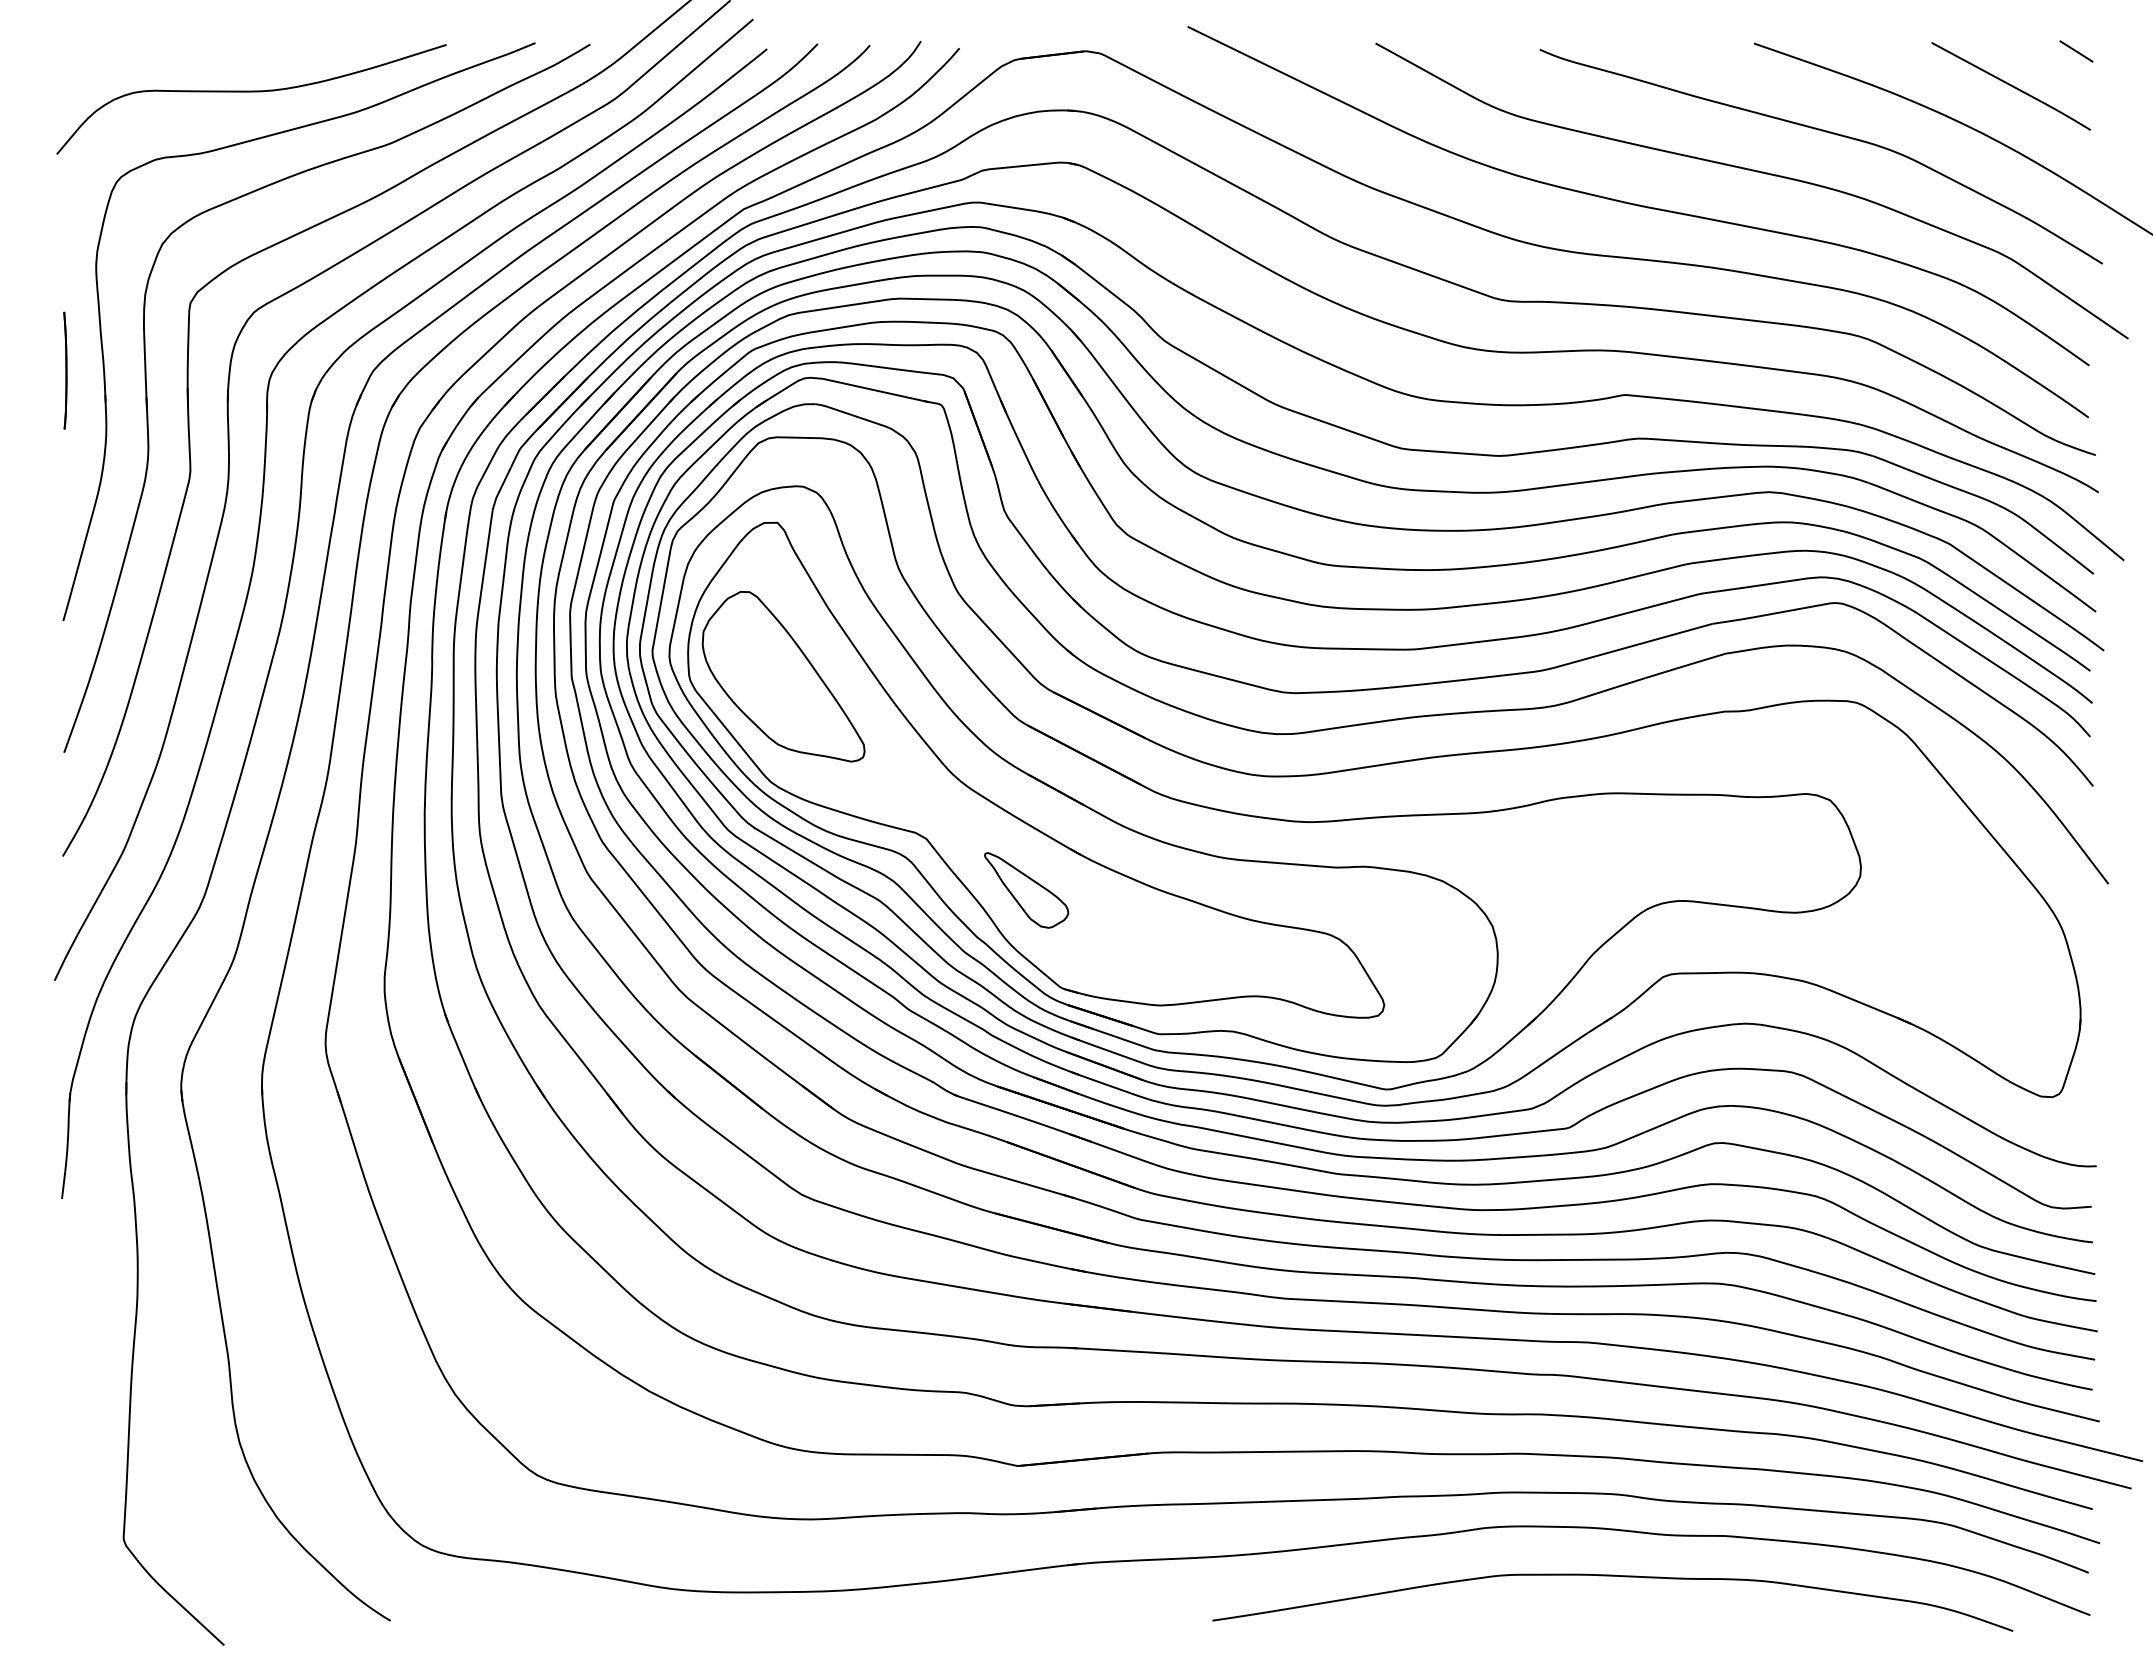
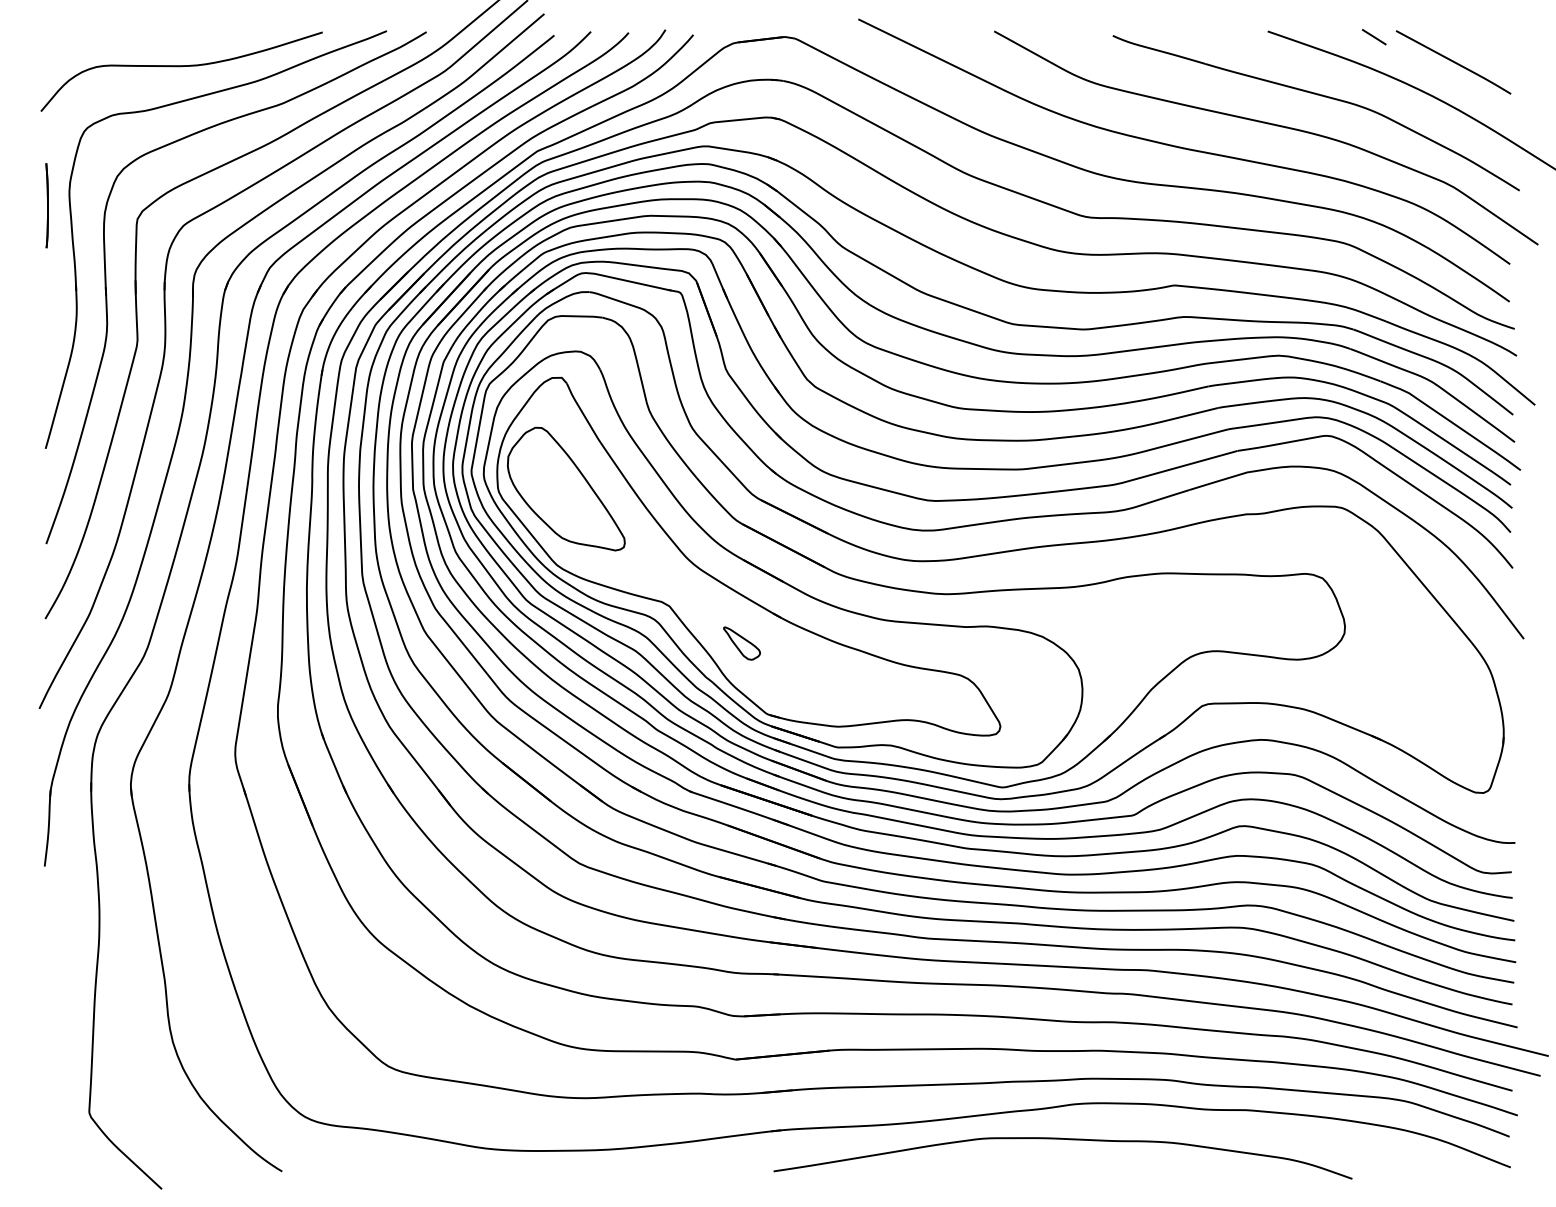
line: (2076, 51) -> (1374, 37), moved
part: (65, 370) -> (47, 205), moved
part: (1026, 890) -> (741, 643), size x0.6
curve: (1612, 1576) -> (1062, 1139), moved

